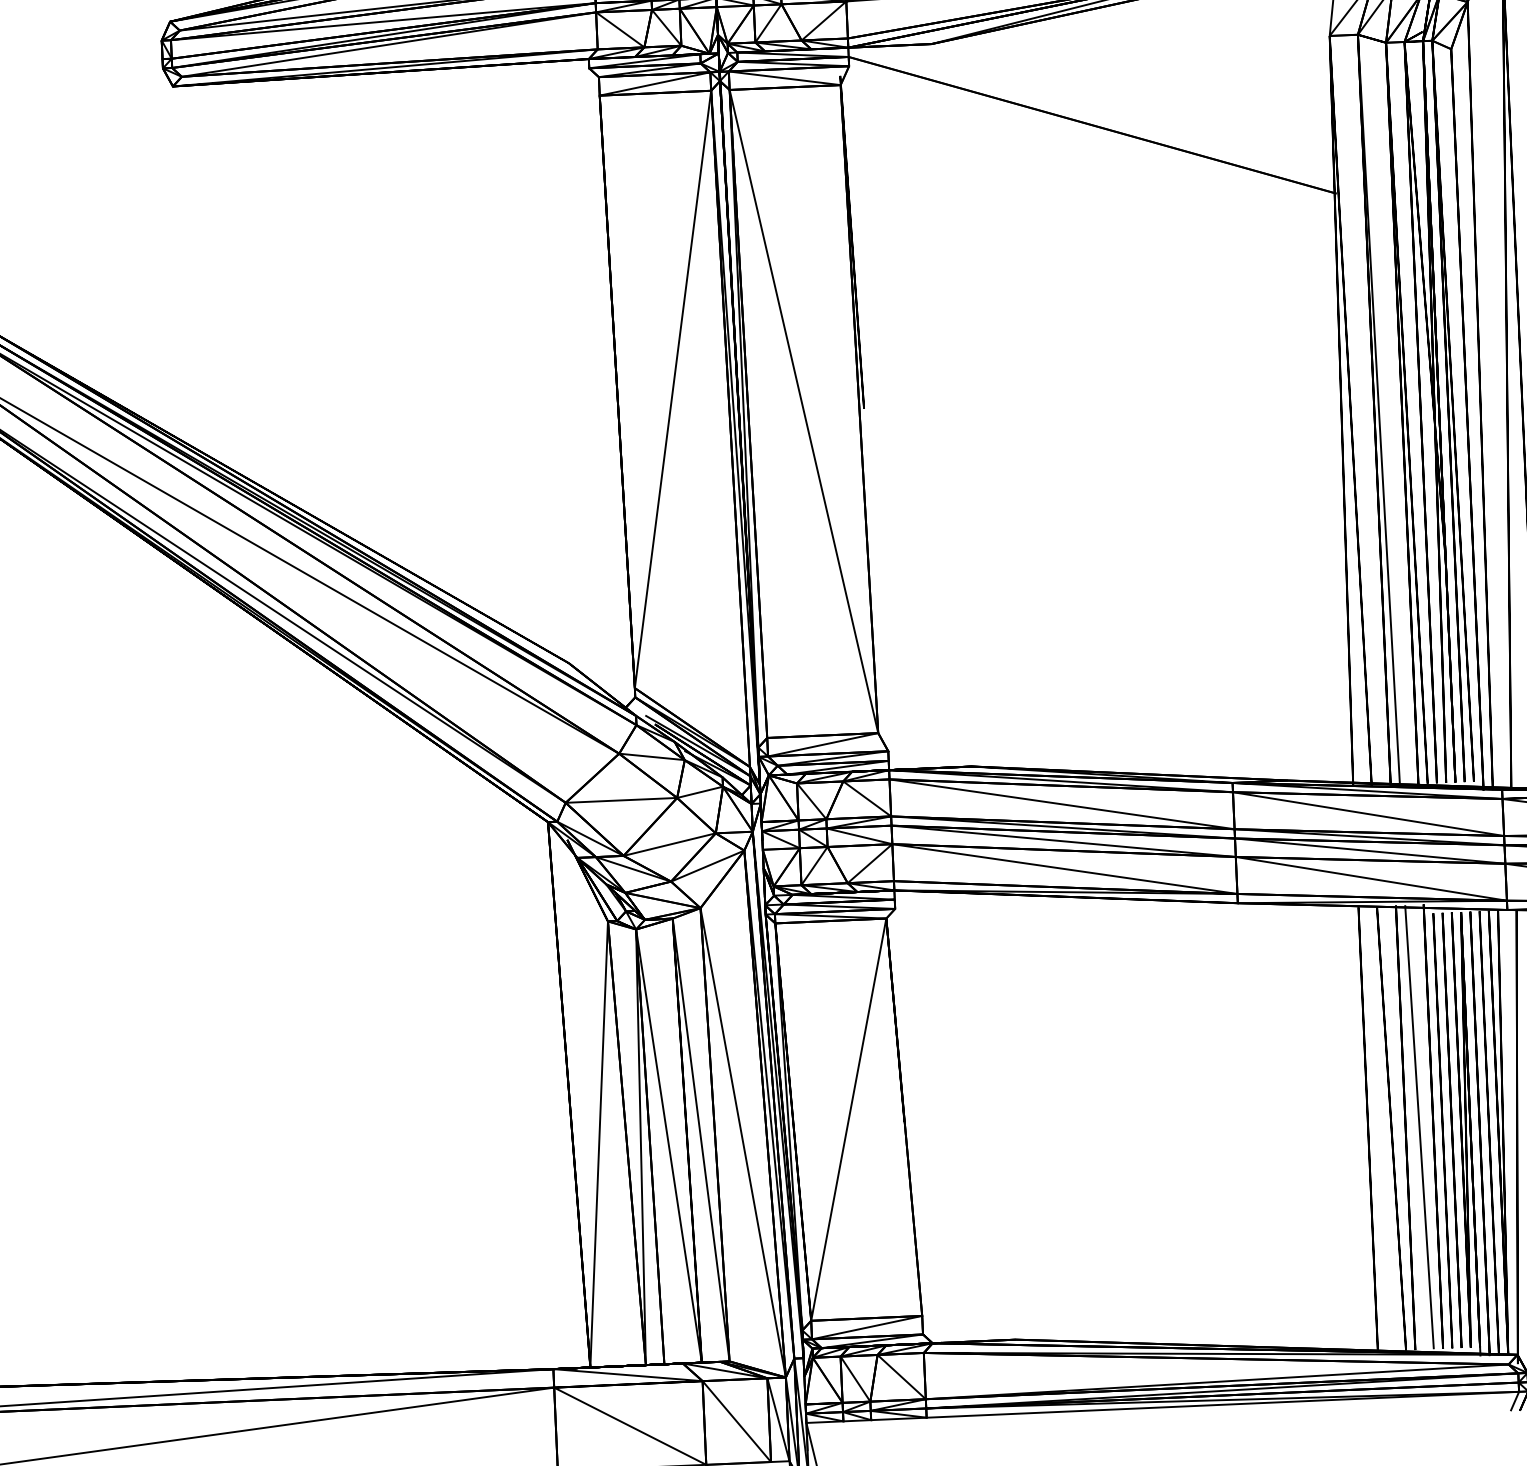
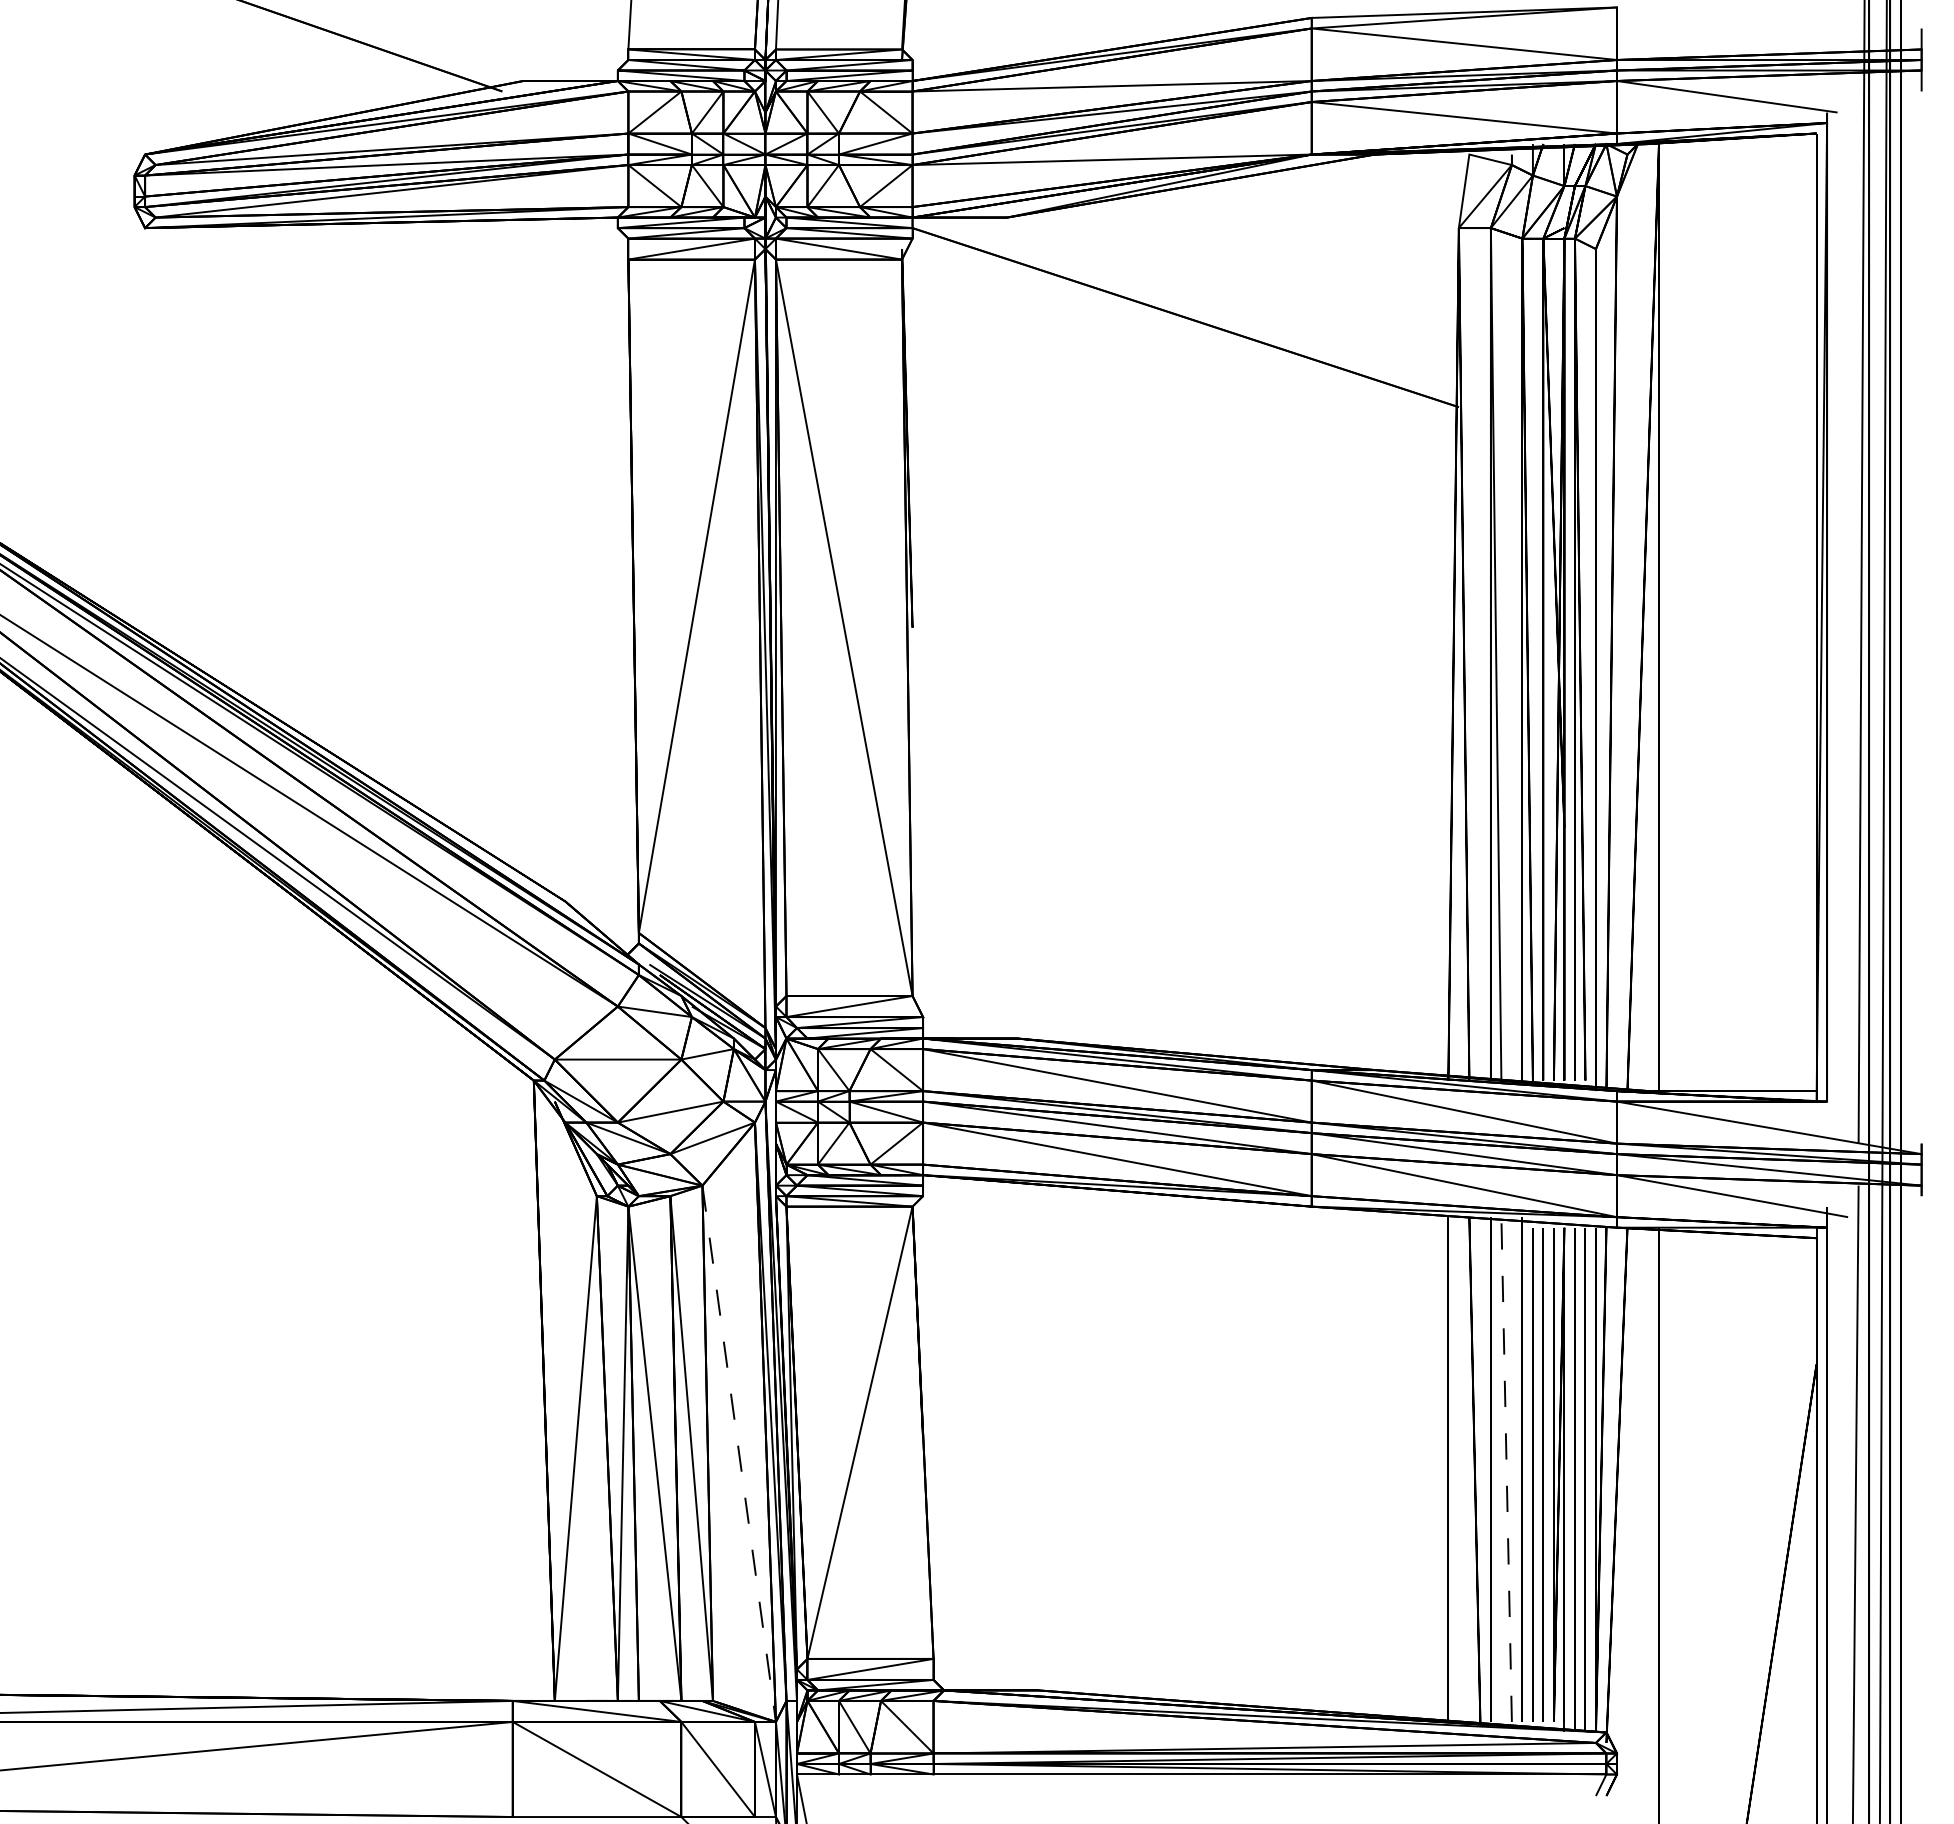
line: (1419, 1127) -> (1506, 1469), solid -> dashed
line: (749, 1177) -> (744, 1493), solid -> dashed

